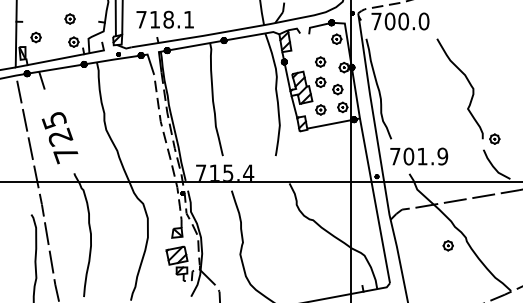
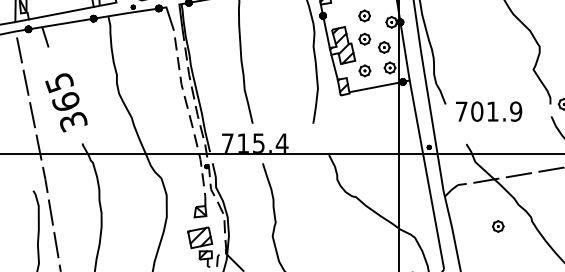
text: (62, 145) -> (68, 111), 725 -> 365
text: (419, 156) -> (489, 111), moved
part: (447, 245) -> (497, 226), moved

